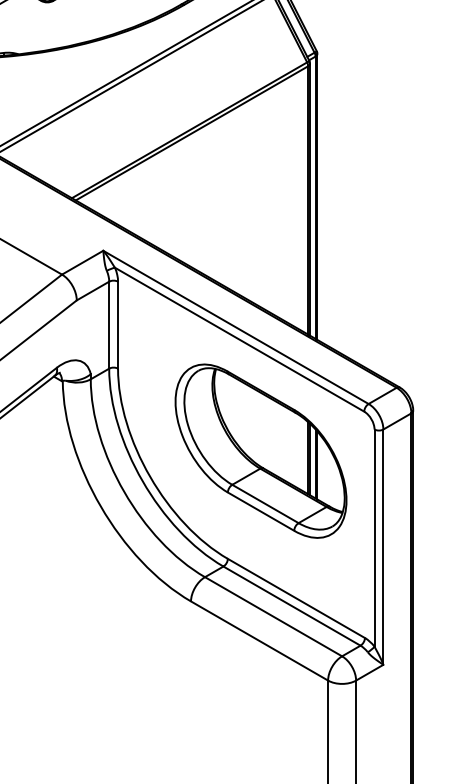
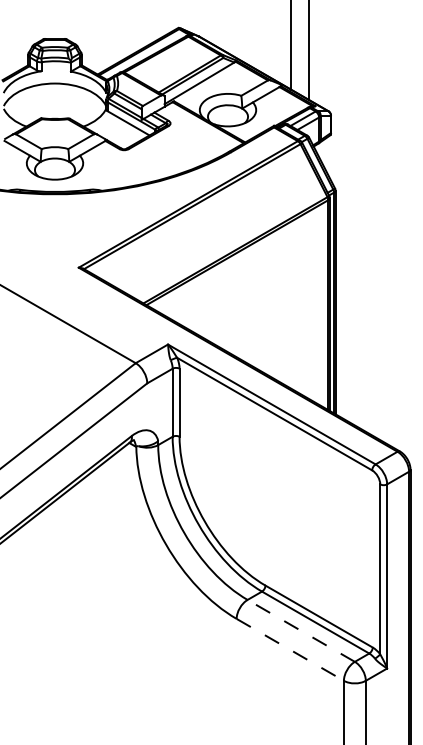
part: (261, 451) -> (291, 501), removed
line: (273, 616) -> (301, 630), solid -> dashed
line: (259, 640) -> (290, 649), solid -> dashed

